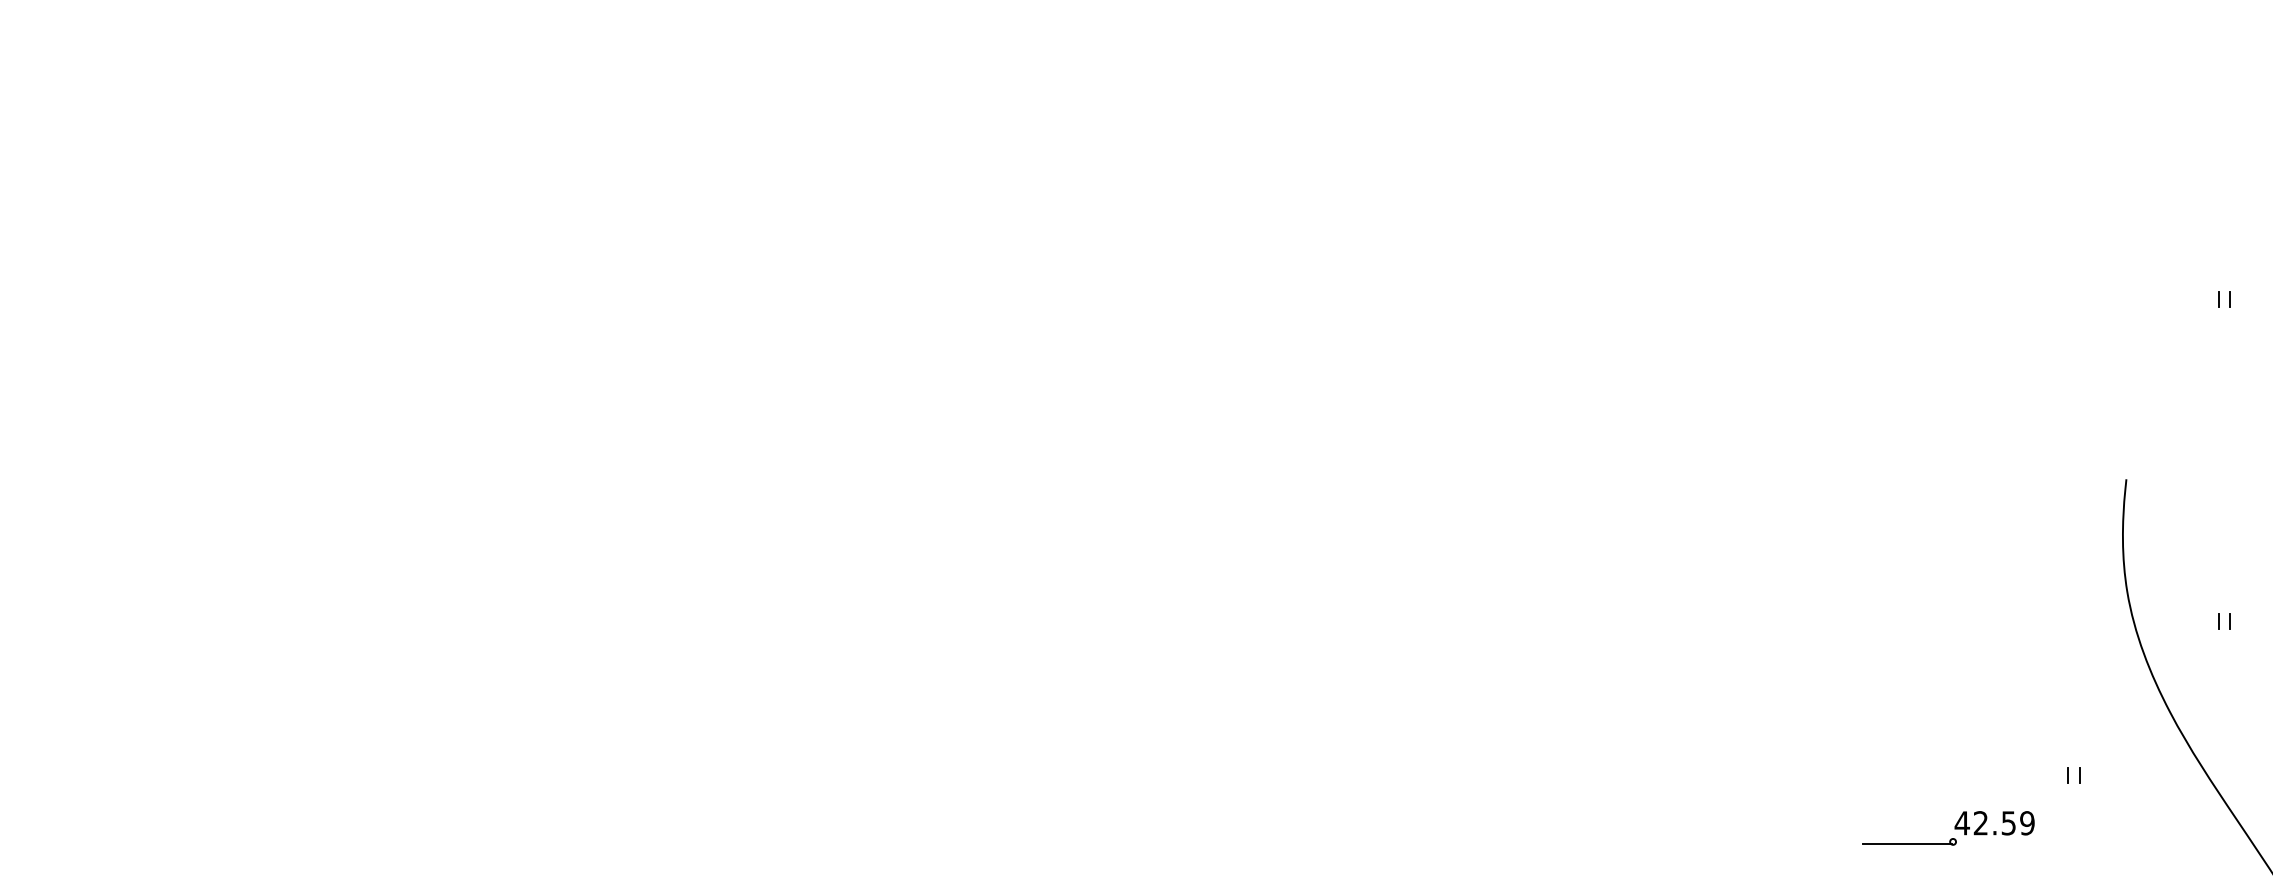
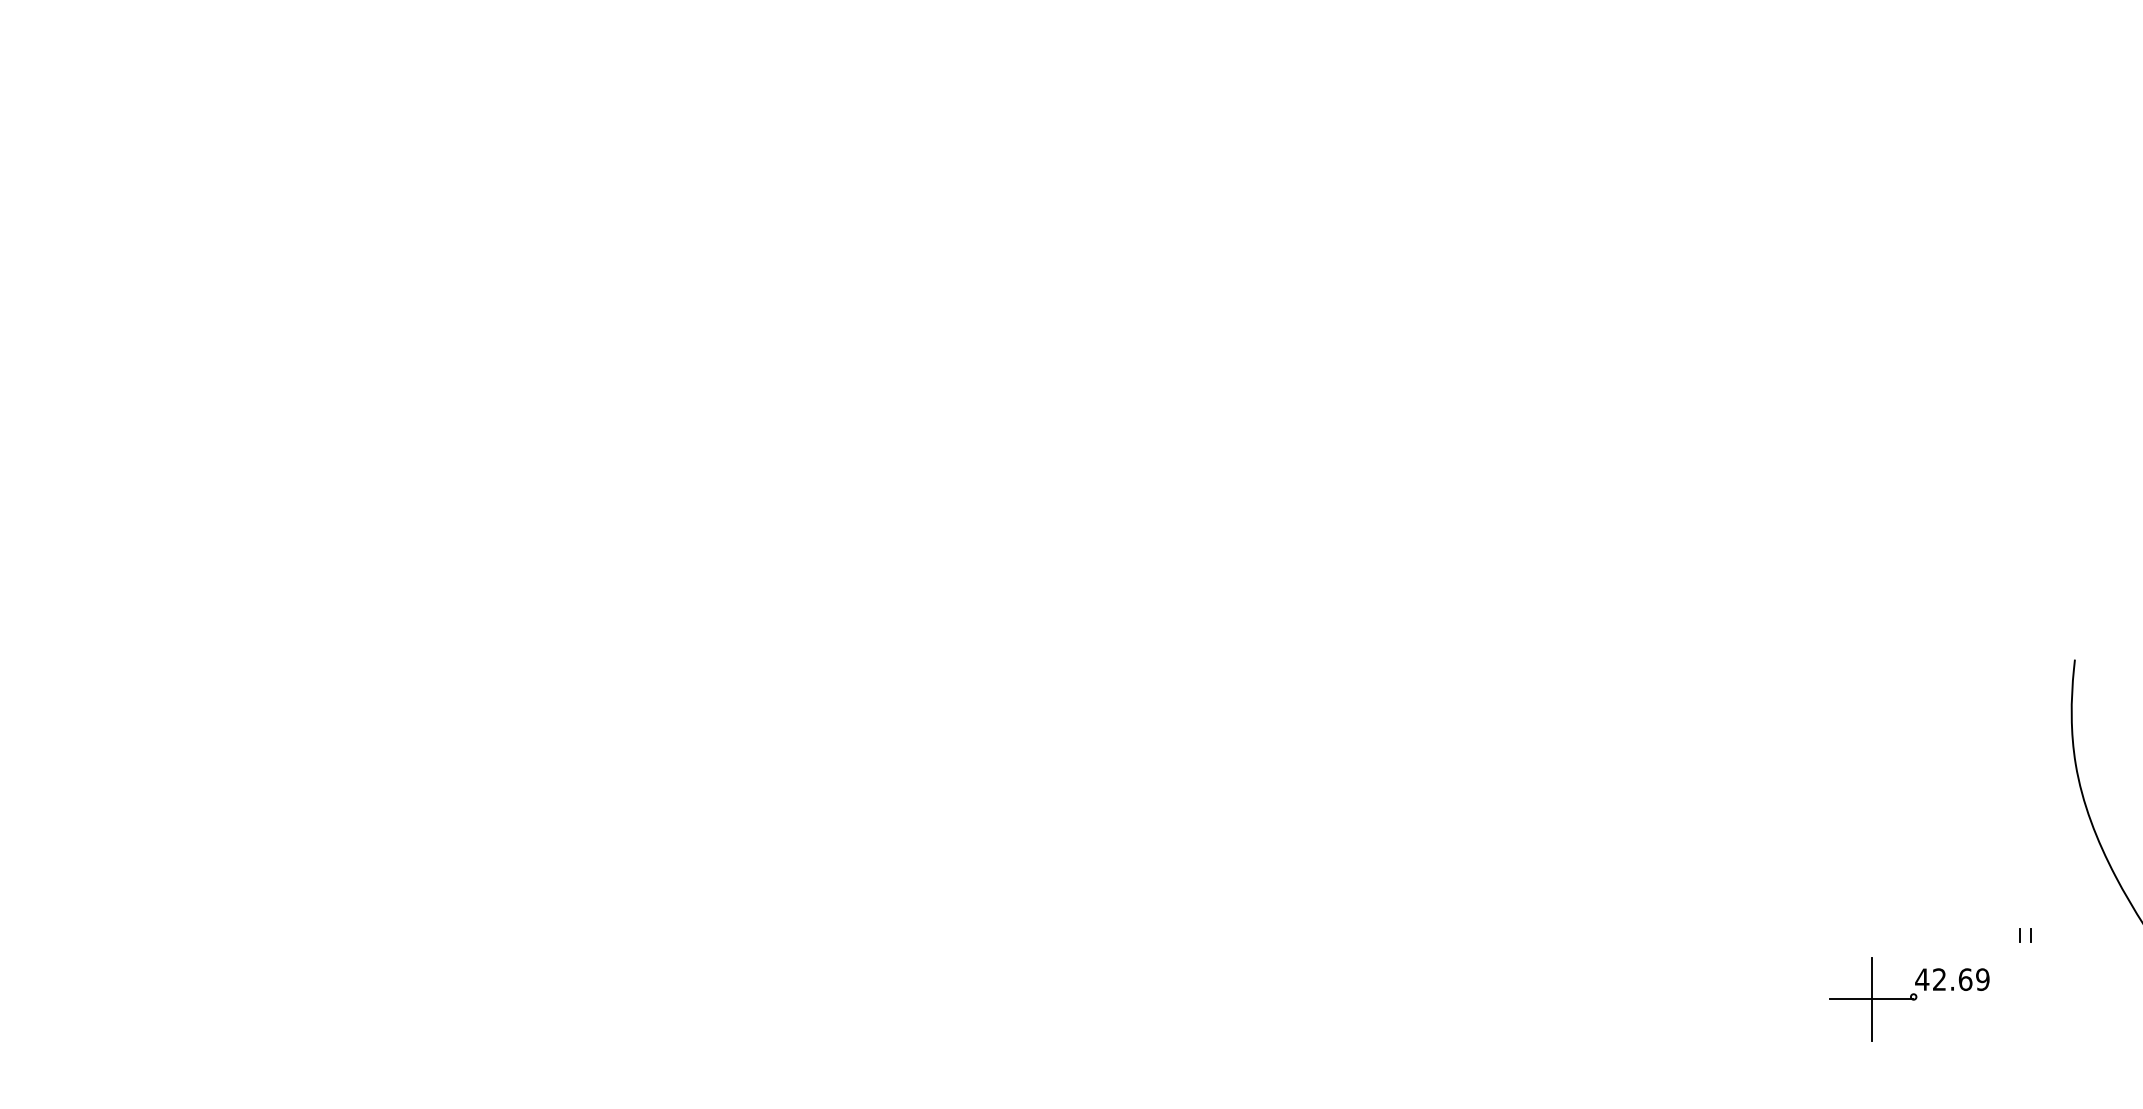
text: (2008, 823) -> (1965, 979), 42.59 -> 42.69
line: (1907, 843) -> (1871, 998), added

